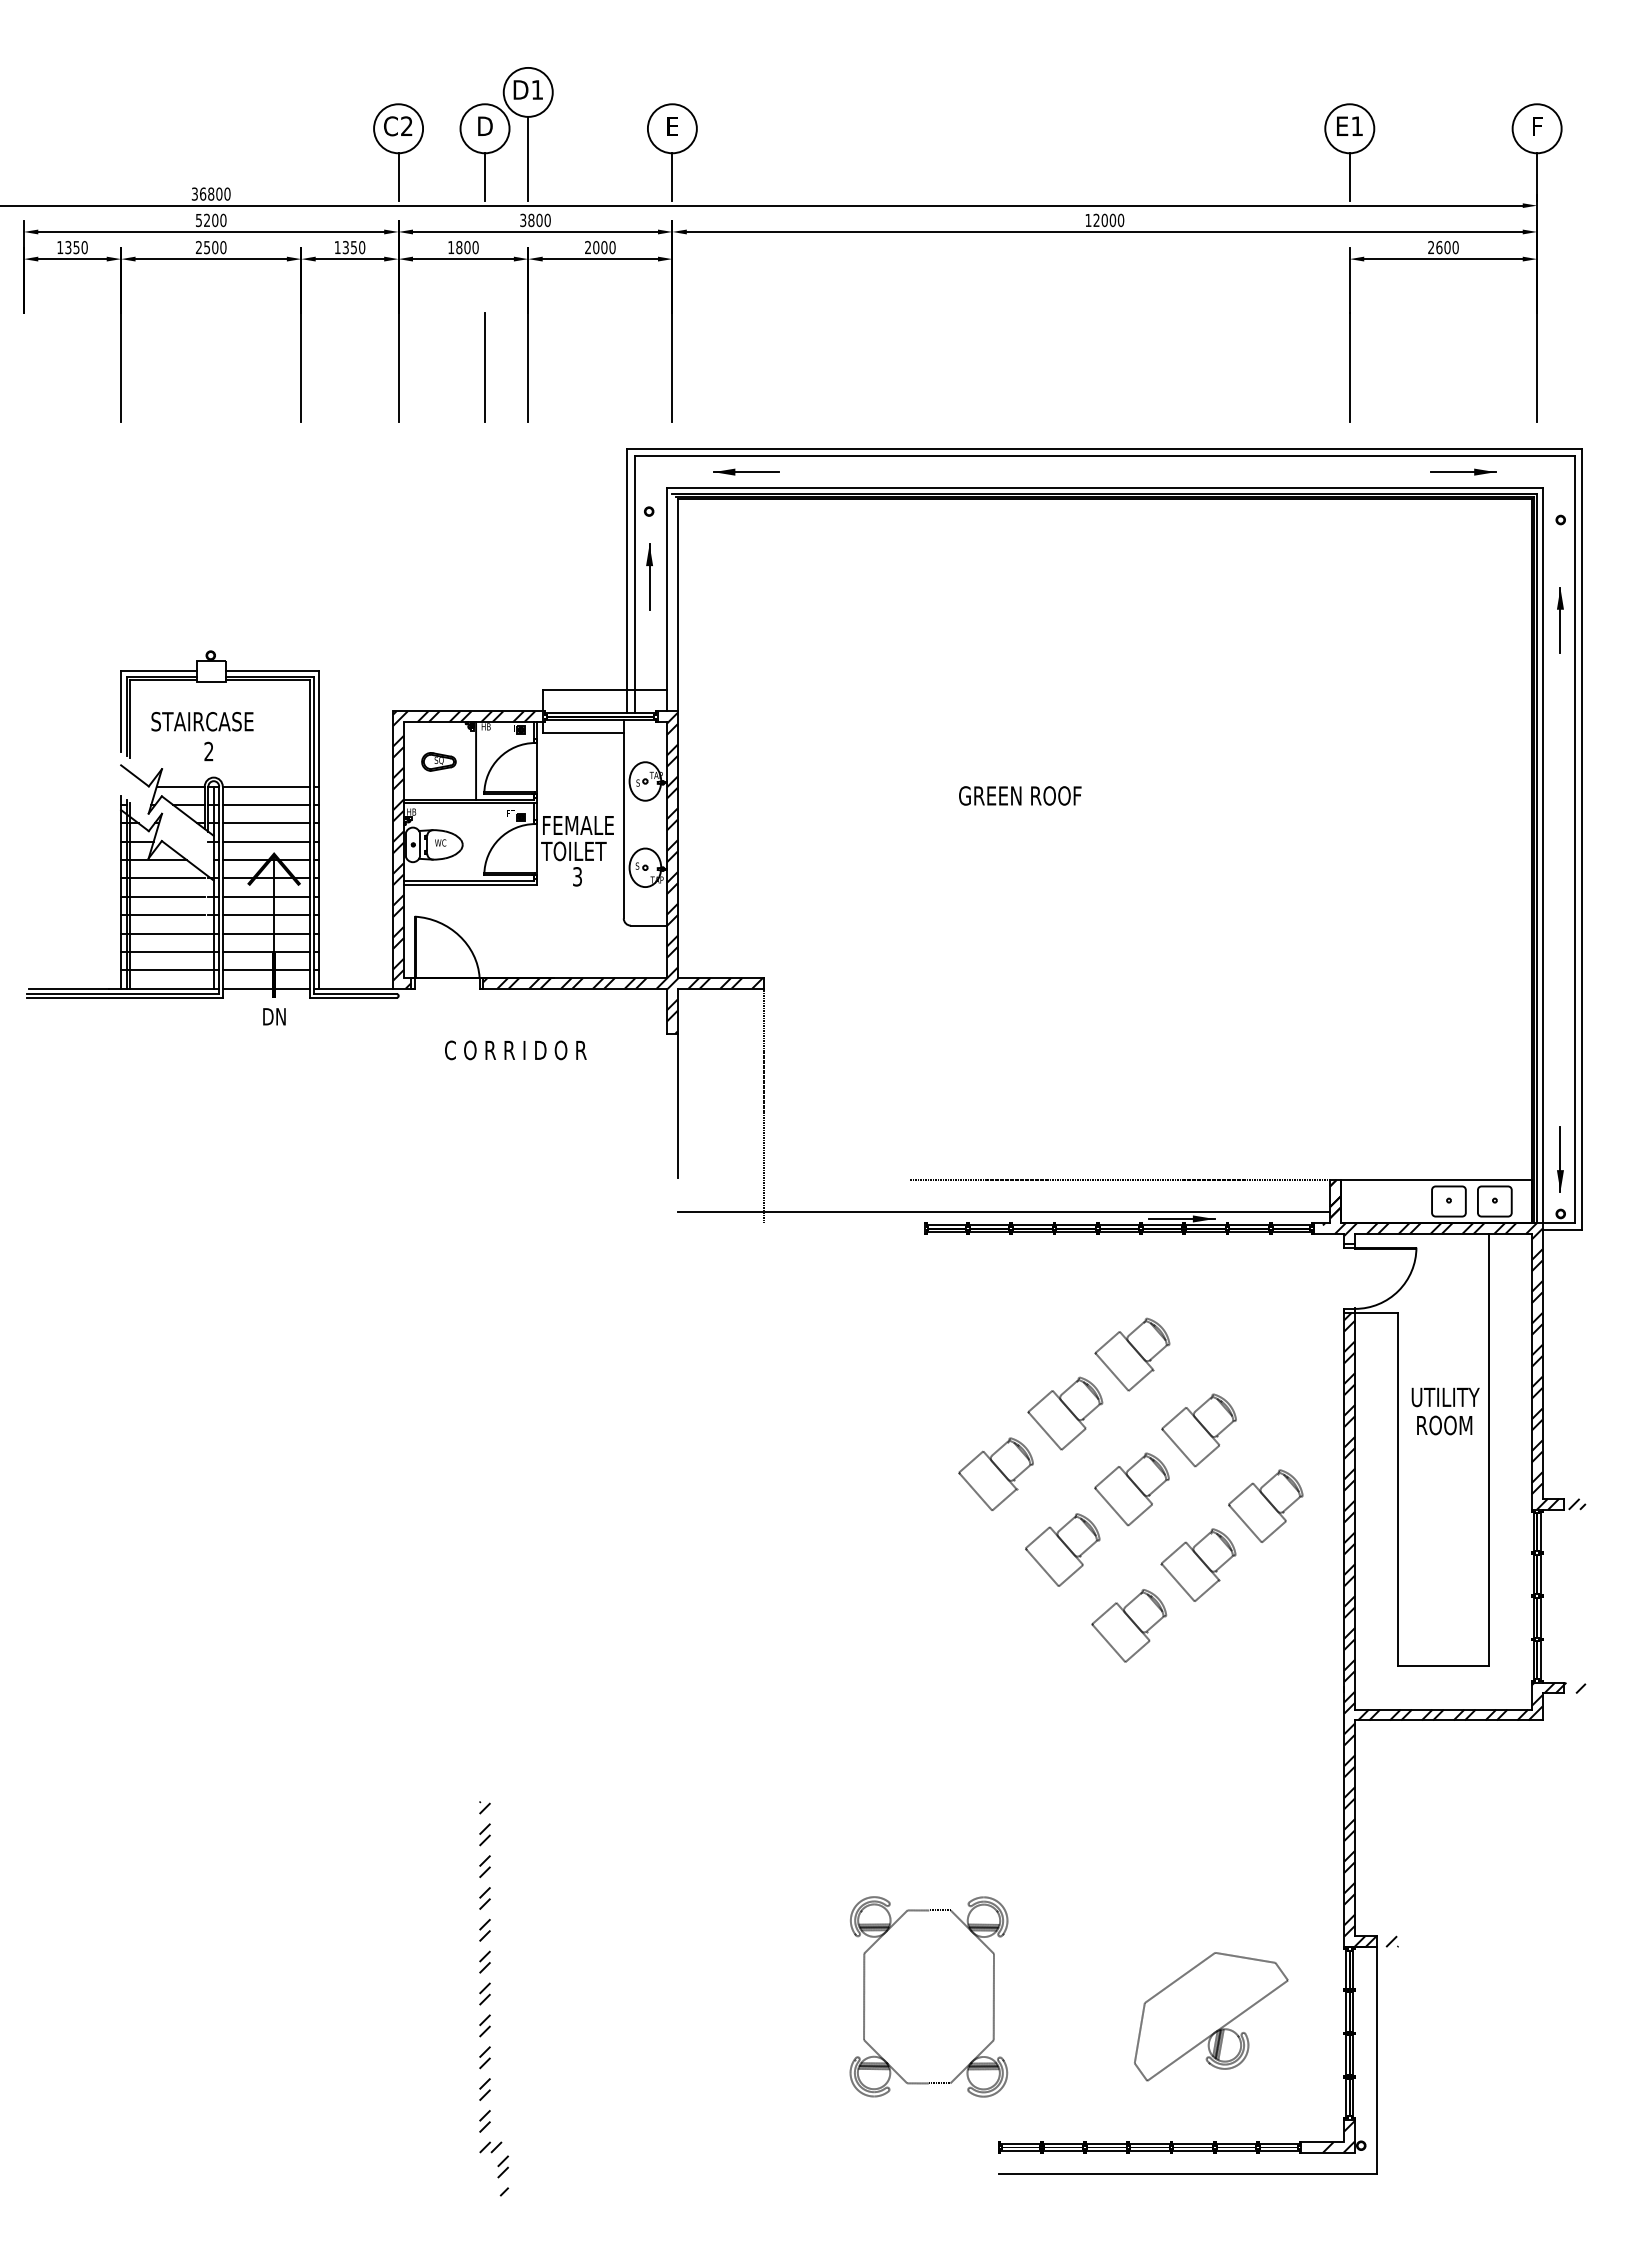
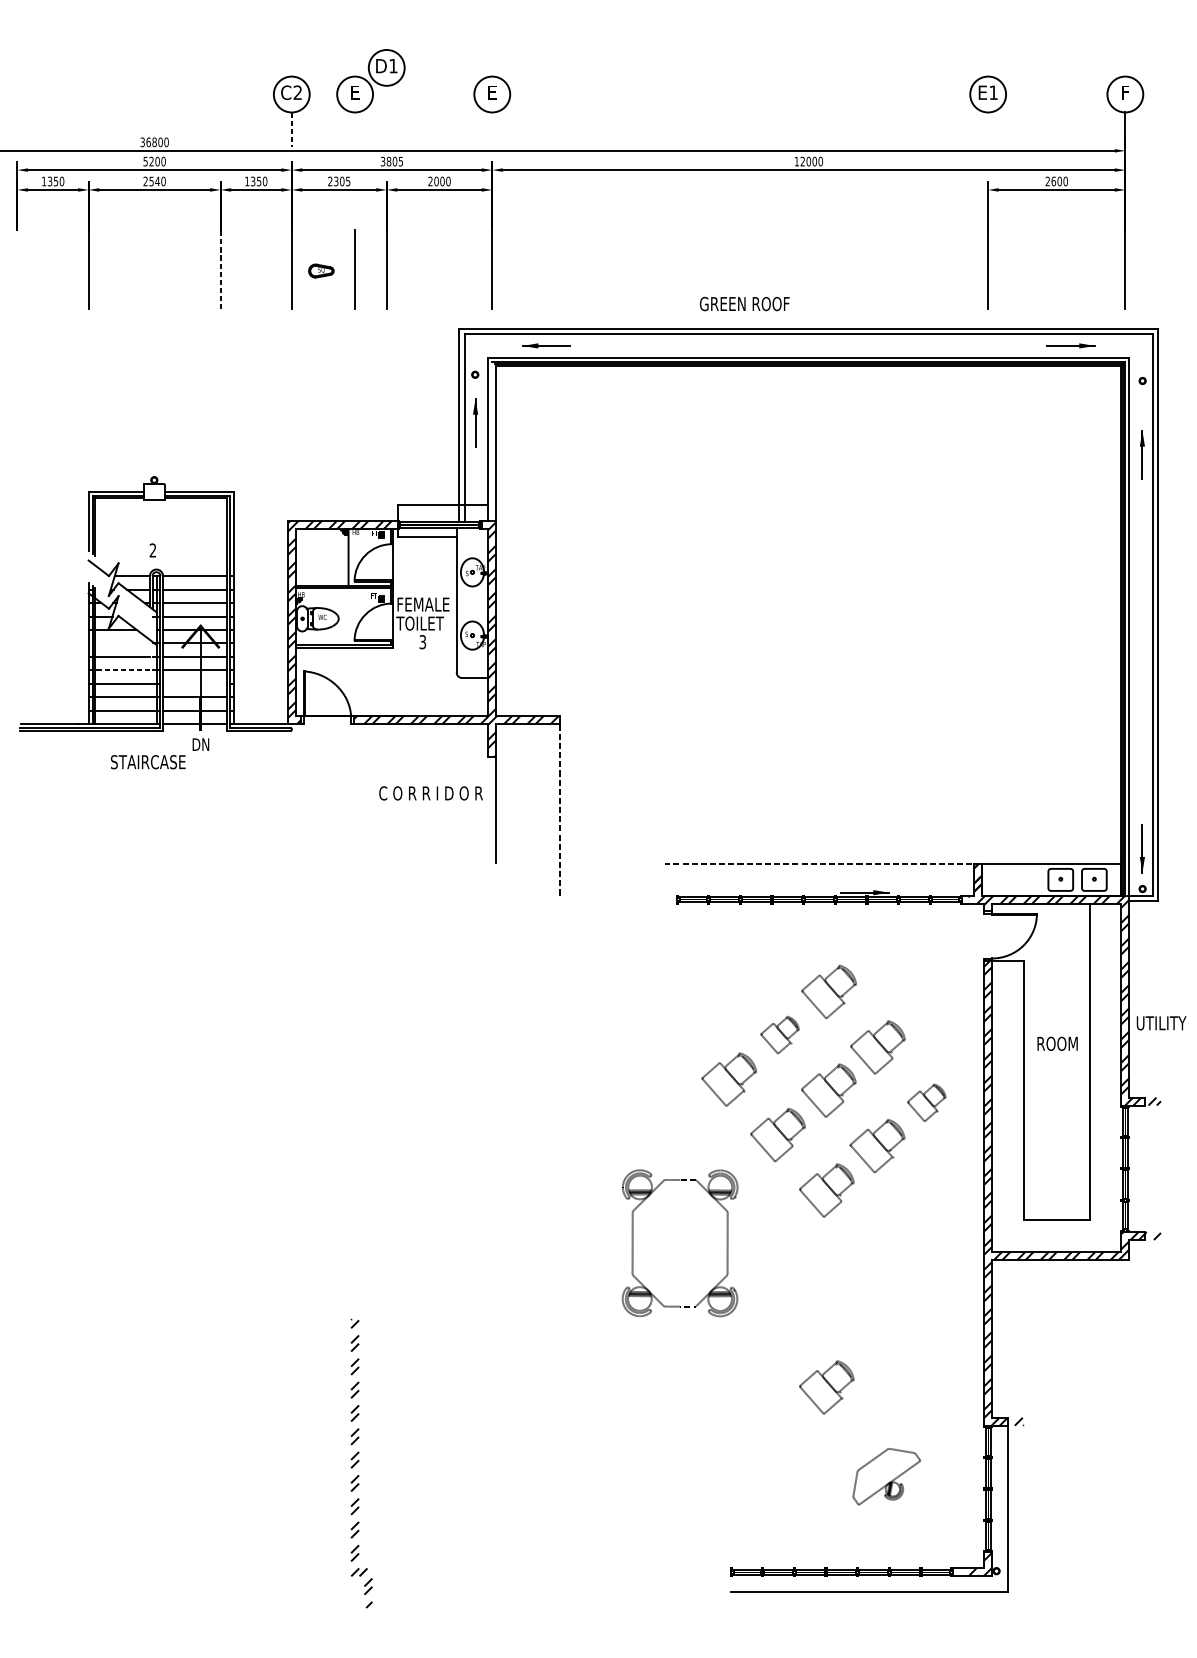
text: (485, 125) -> (355, 92), D -> E
line: (528, 158) -> (386, 116), removed
line: (398, 177) -> (291, 130), solid -> dashed
line: (485, 177) -> (355, 130), removed
line: (672, 177) -> (492, 130), removed
line: (1349, 177) -> (987, 130), removed
text: (547, 220) -> (400, 161), 3800 -> 3805
text: (214, 247) -> (157, 181), 2500 -> 2540
text: (463, 247) -> (339, 181), 1800 -> 2305
line: (301, 366) -> (220, 268), solid -> dashed
text: (202, 721) -> (148, 762), moved
part: (438, 761) -> (321, 270), moved
text: (1020, 795) -> (744, 303), moved
line: (162, 878) -> (118, 643), removed
line: (162, 915) -> (118, 670), solid -> dashed
line: (266, 933) -> (195, 683), removed
text: (515, 1050) -> (430, 793), moved
line: (1003, 1212) -> (734, 887), removed
text: (1445, 1397) -> (1161, 1023), moved
part: (1065, 1413) -> (780, 1035), size x0.7
part: (1265, 1505) -> (926, 1102), size x0.7
part: (1128, 1894) -> (826, 1387), added
part: (864, 1996) -> (632, 1243), moved
part: (1211, 2016) -> (886, 1476), size x0.6

